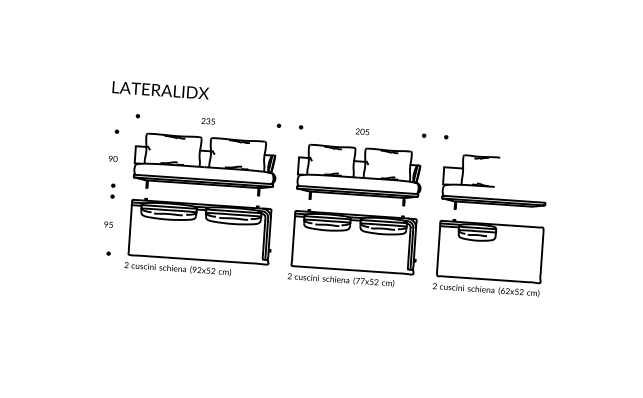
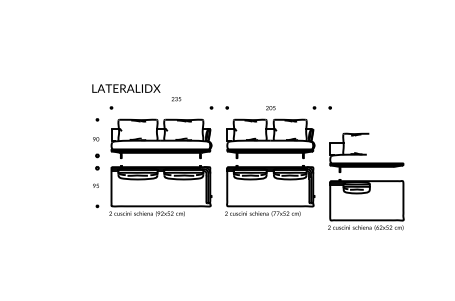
text: (208, 121) -> (176, 99), moved
part: (113, 190) -> (97, 161), size x1.6
part: (491, 224) -> (366, 181), moved

